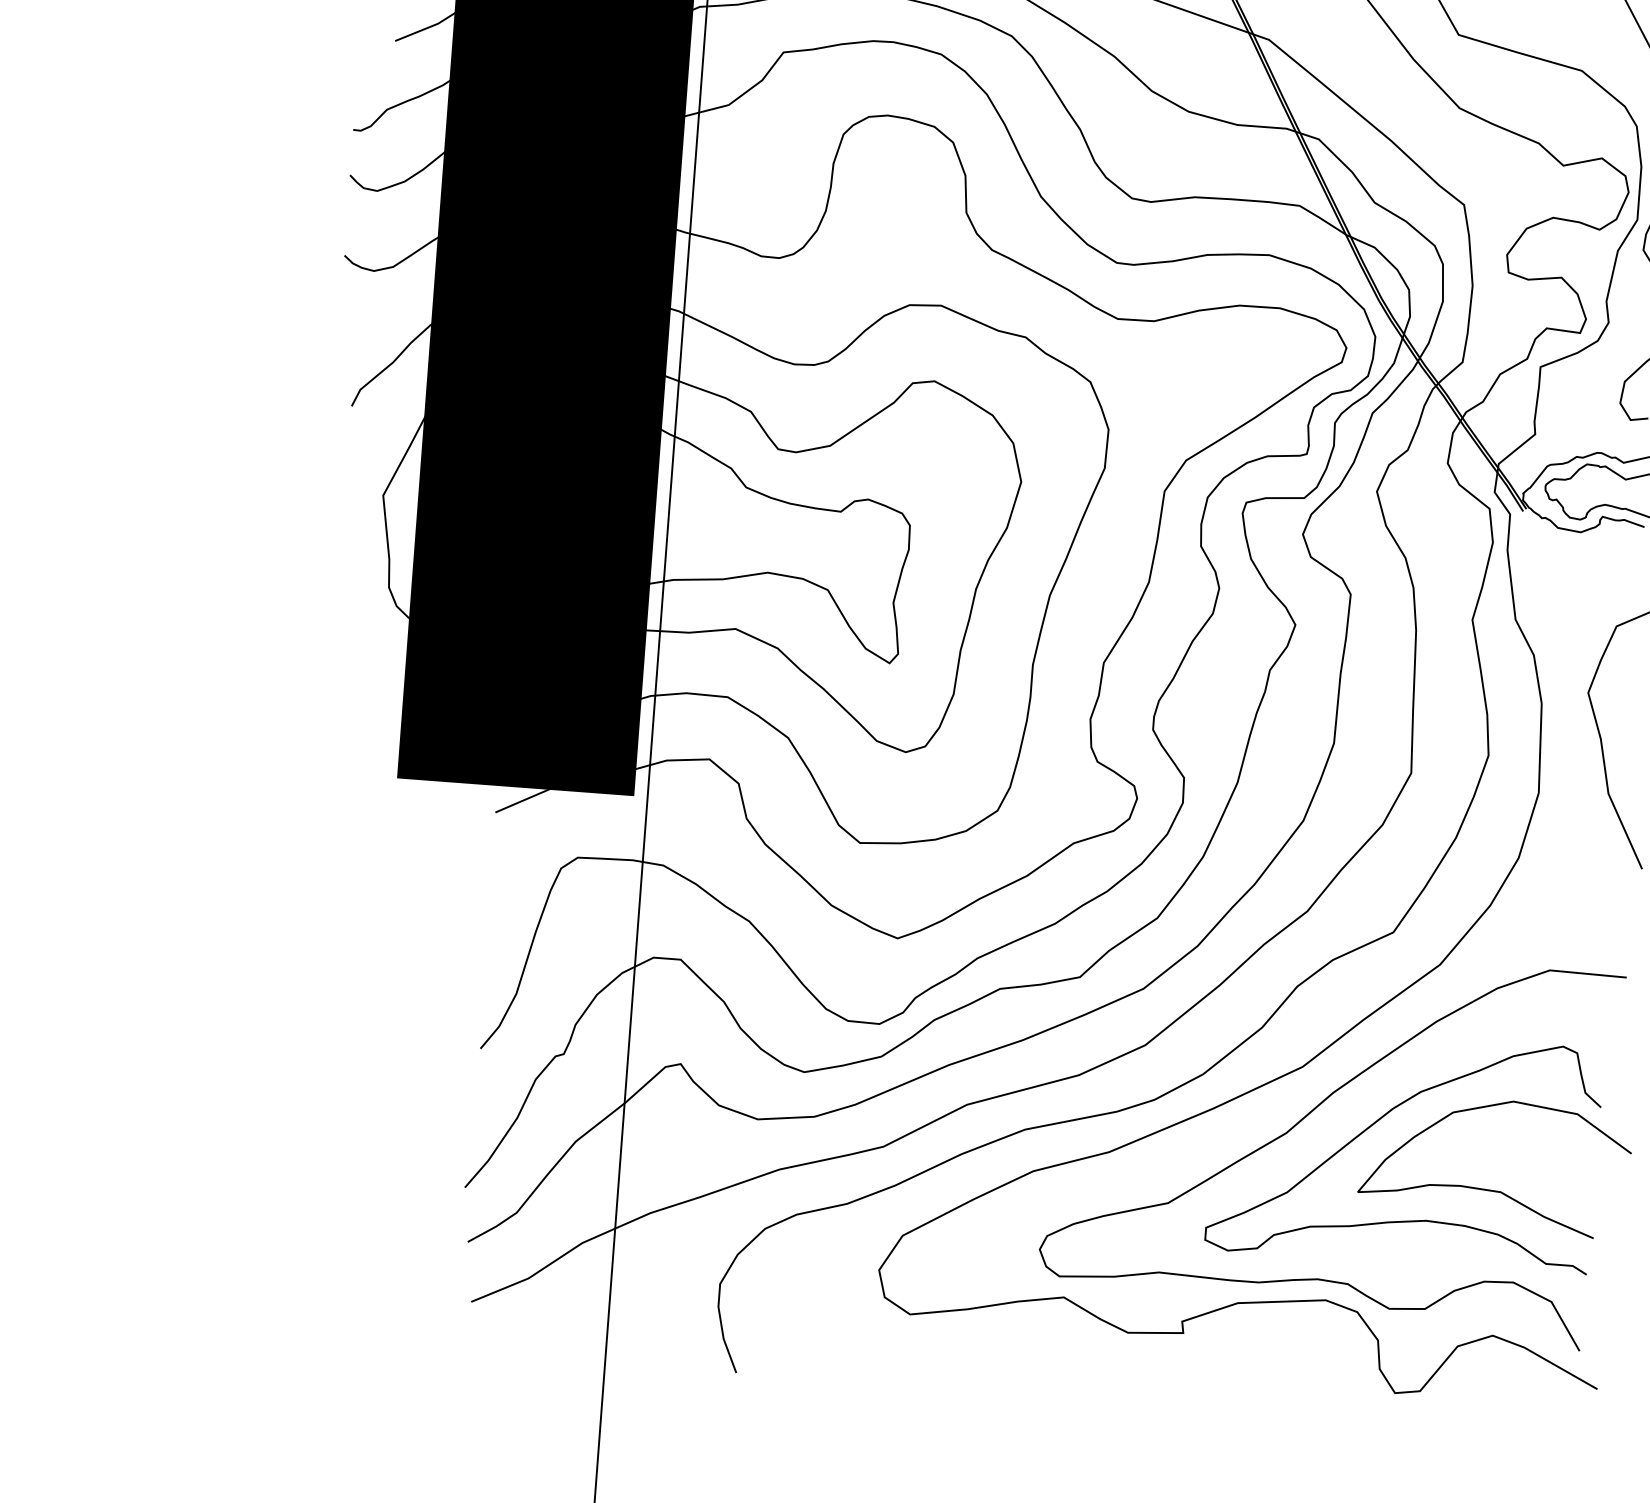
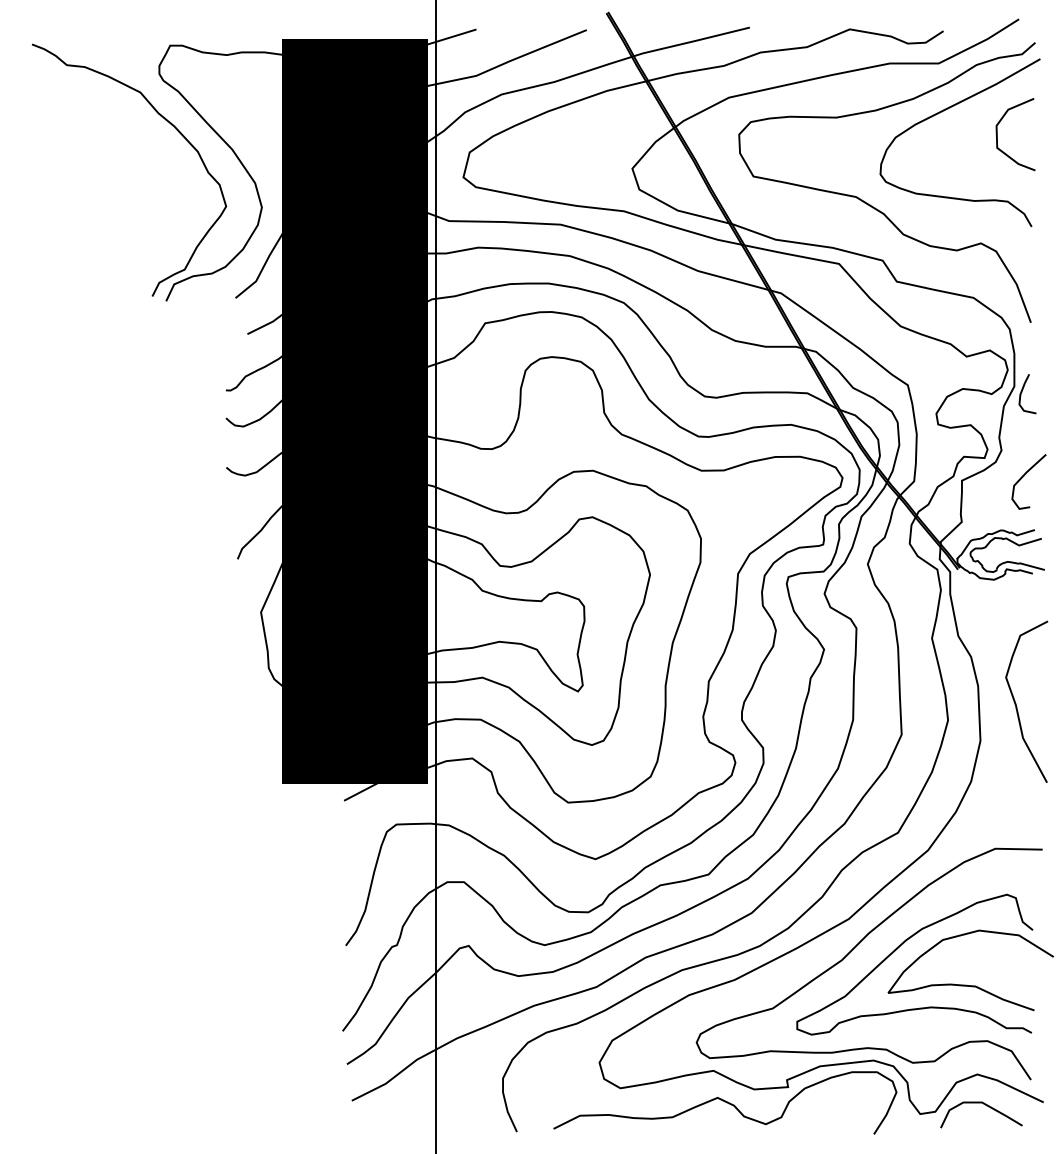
curve: (1079, 1350) -> (725, 1102), added
curve: (1503, 1388) -> (986, 1106), added

